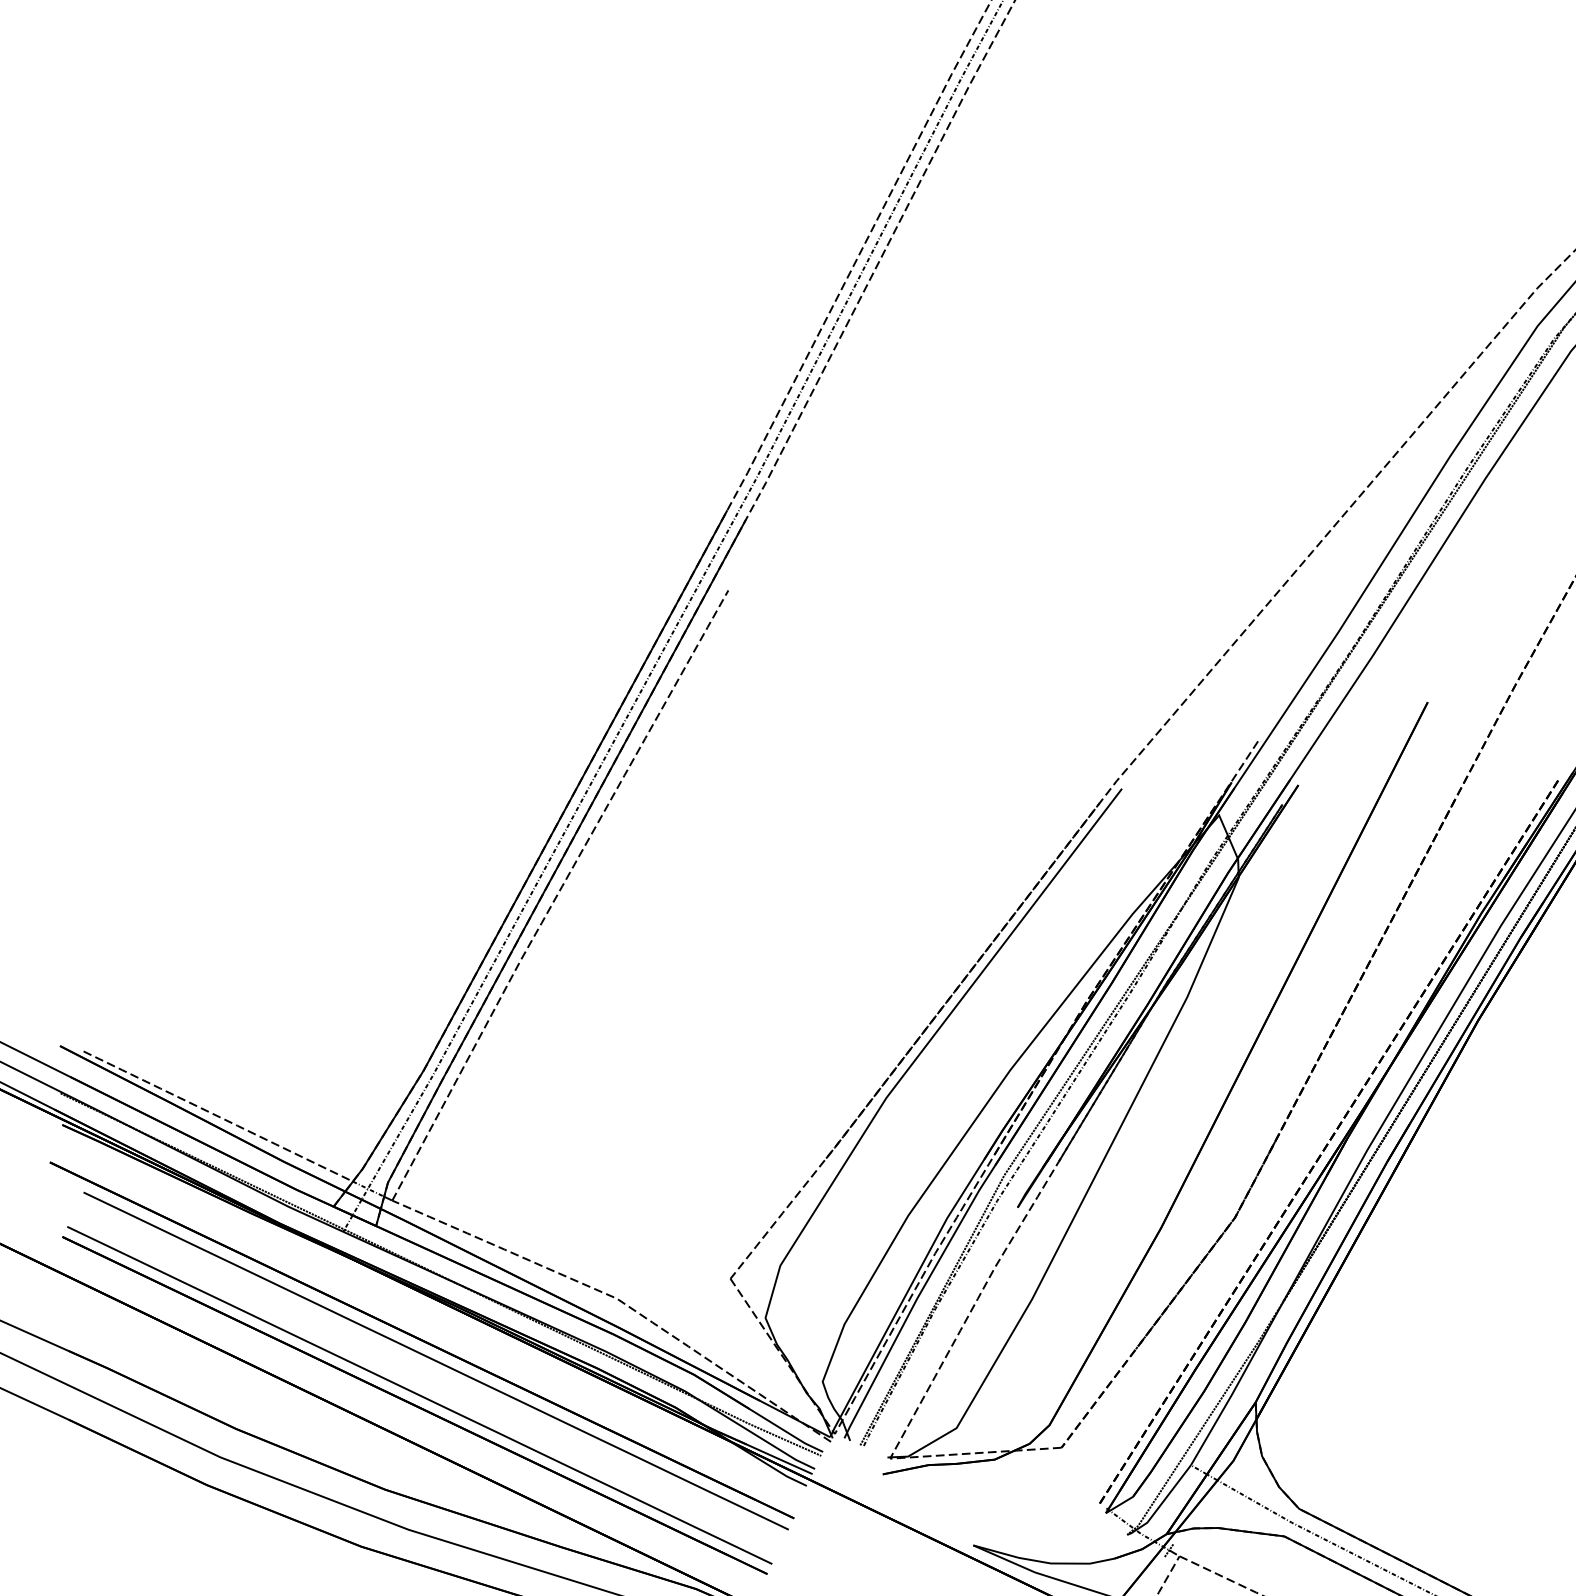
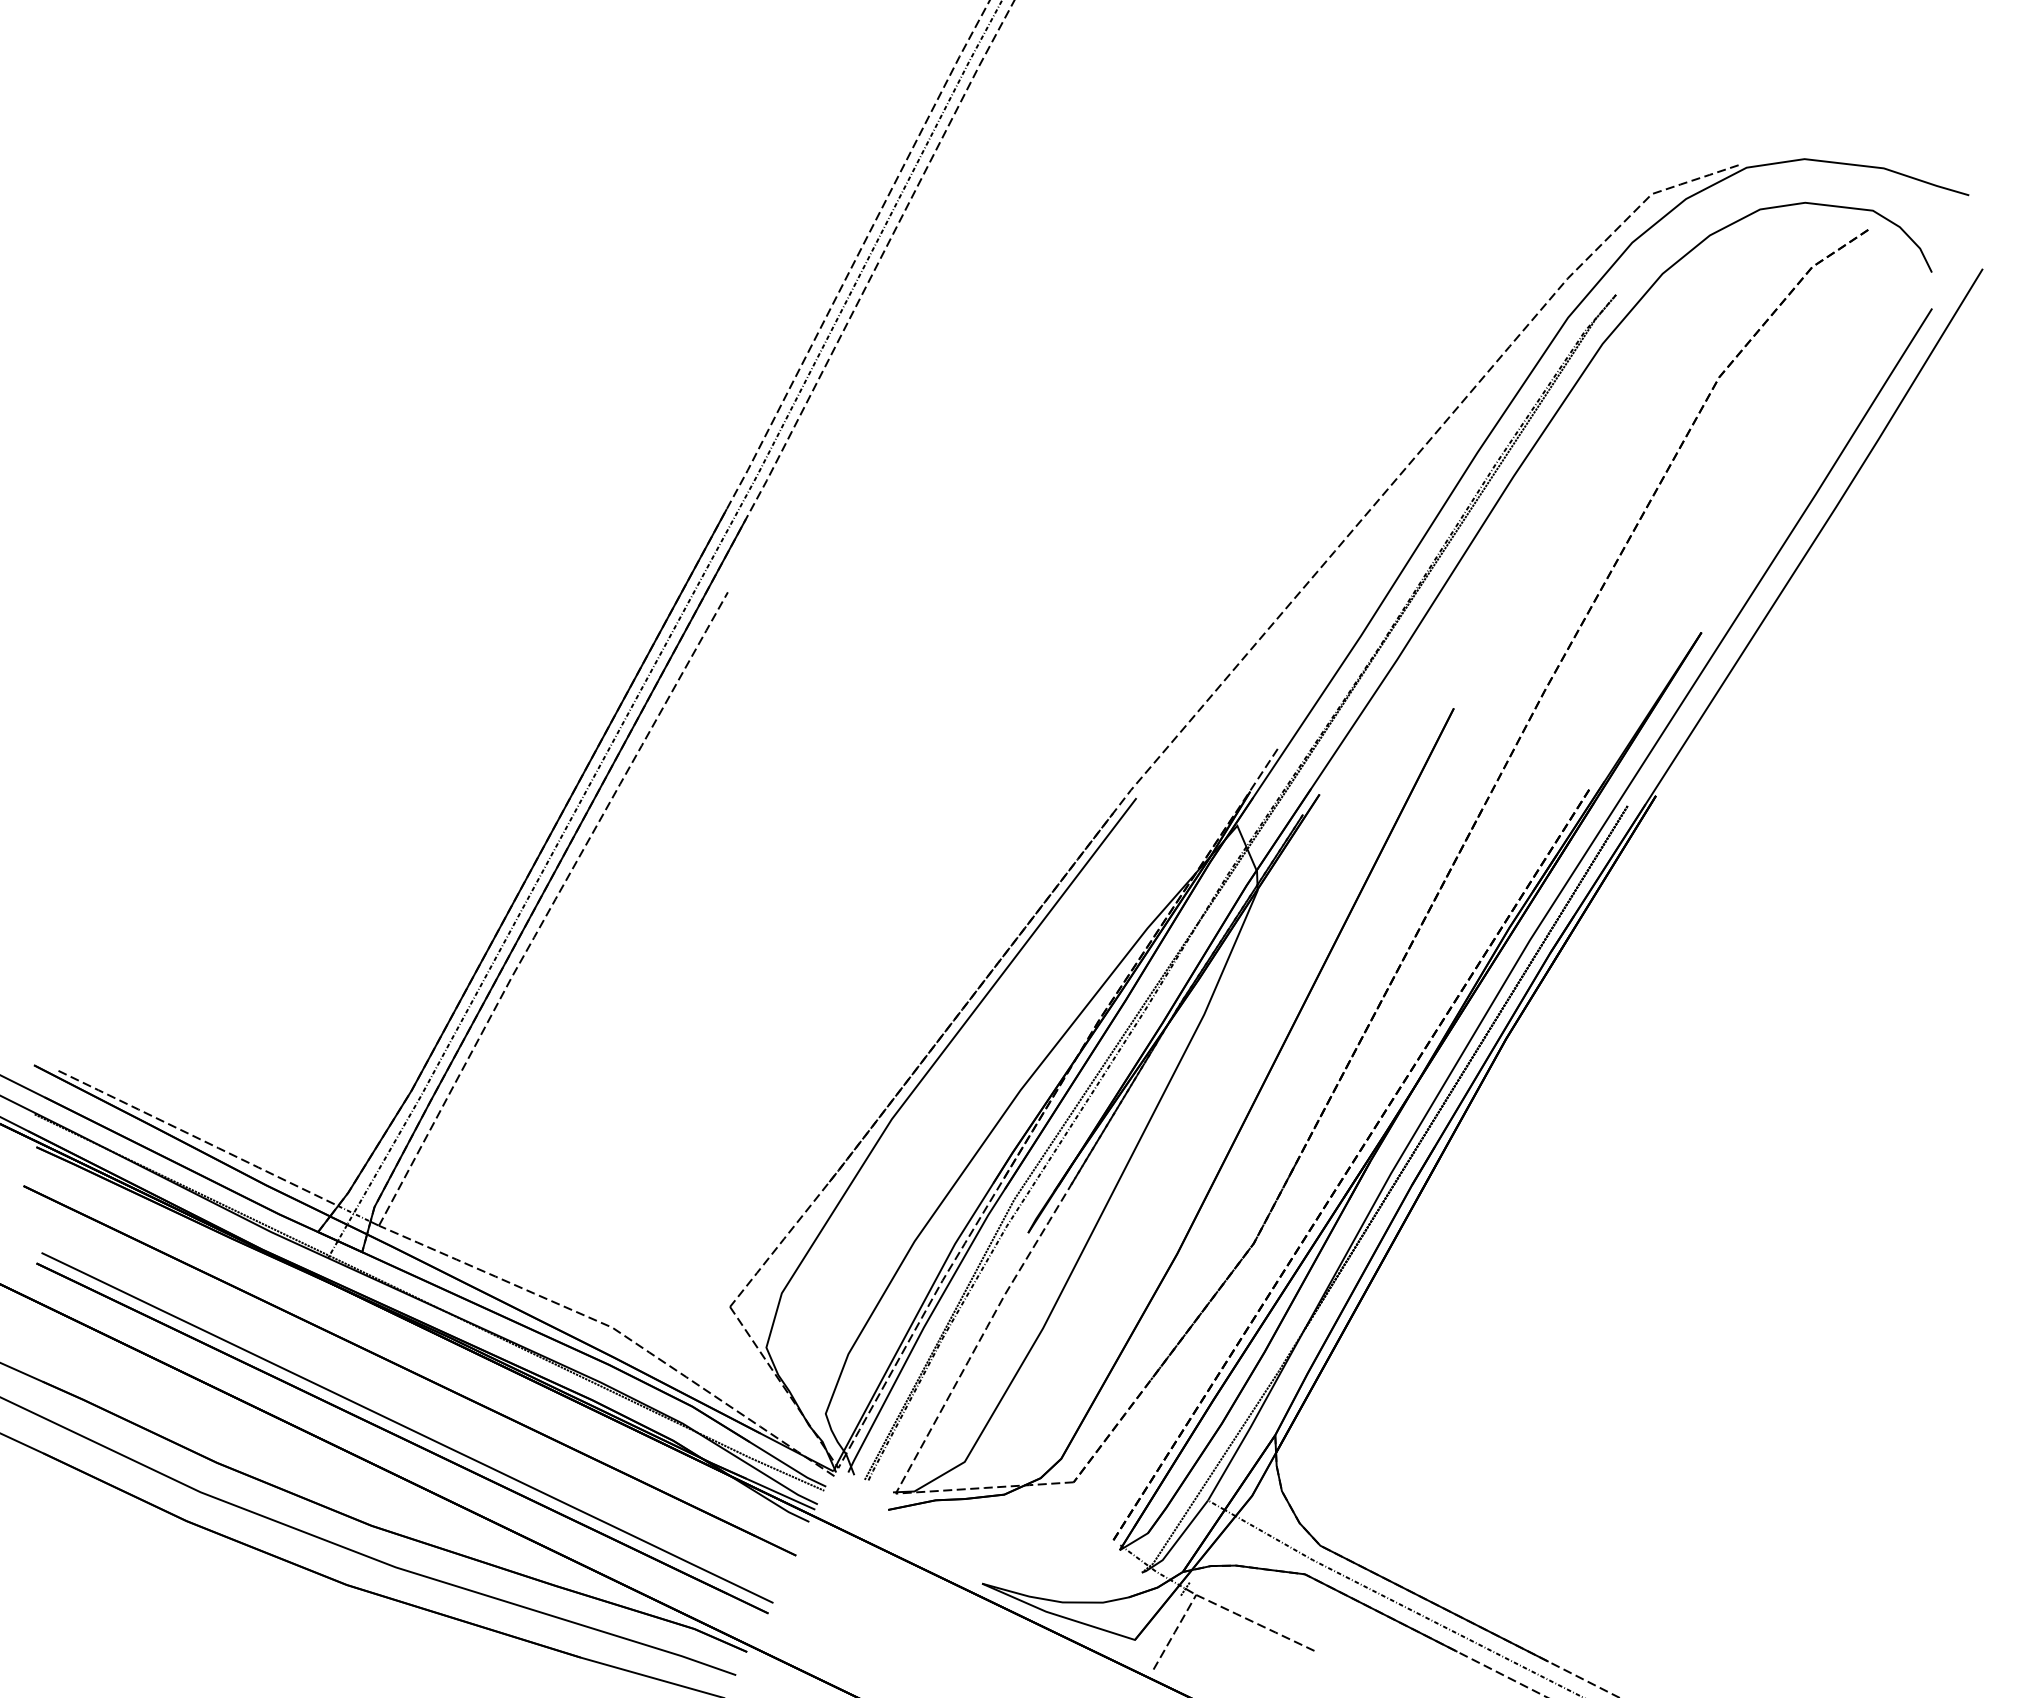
line: (436, 1360) -> (424, 1391), removed

